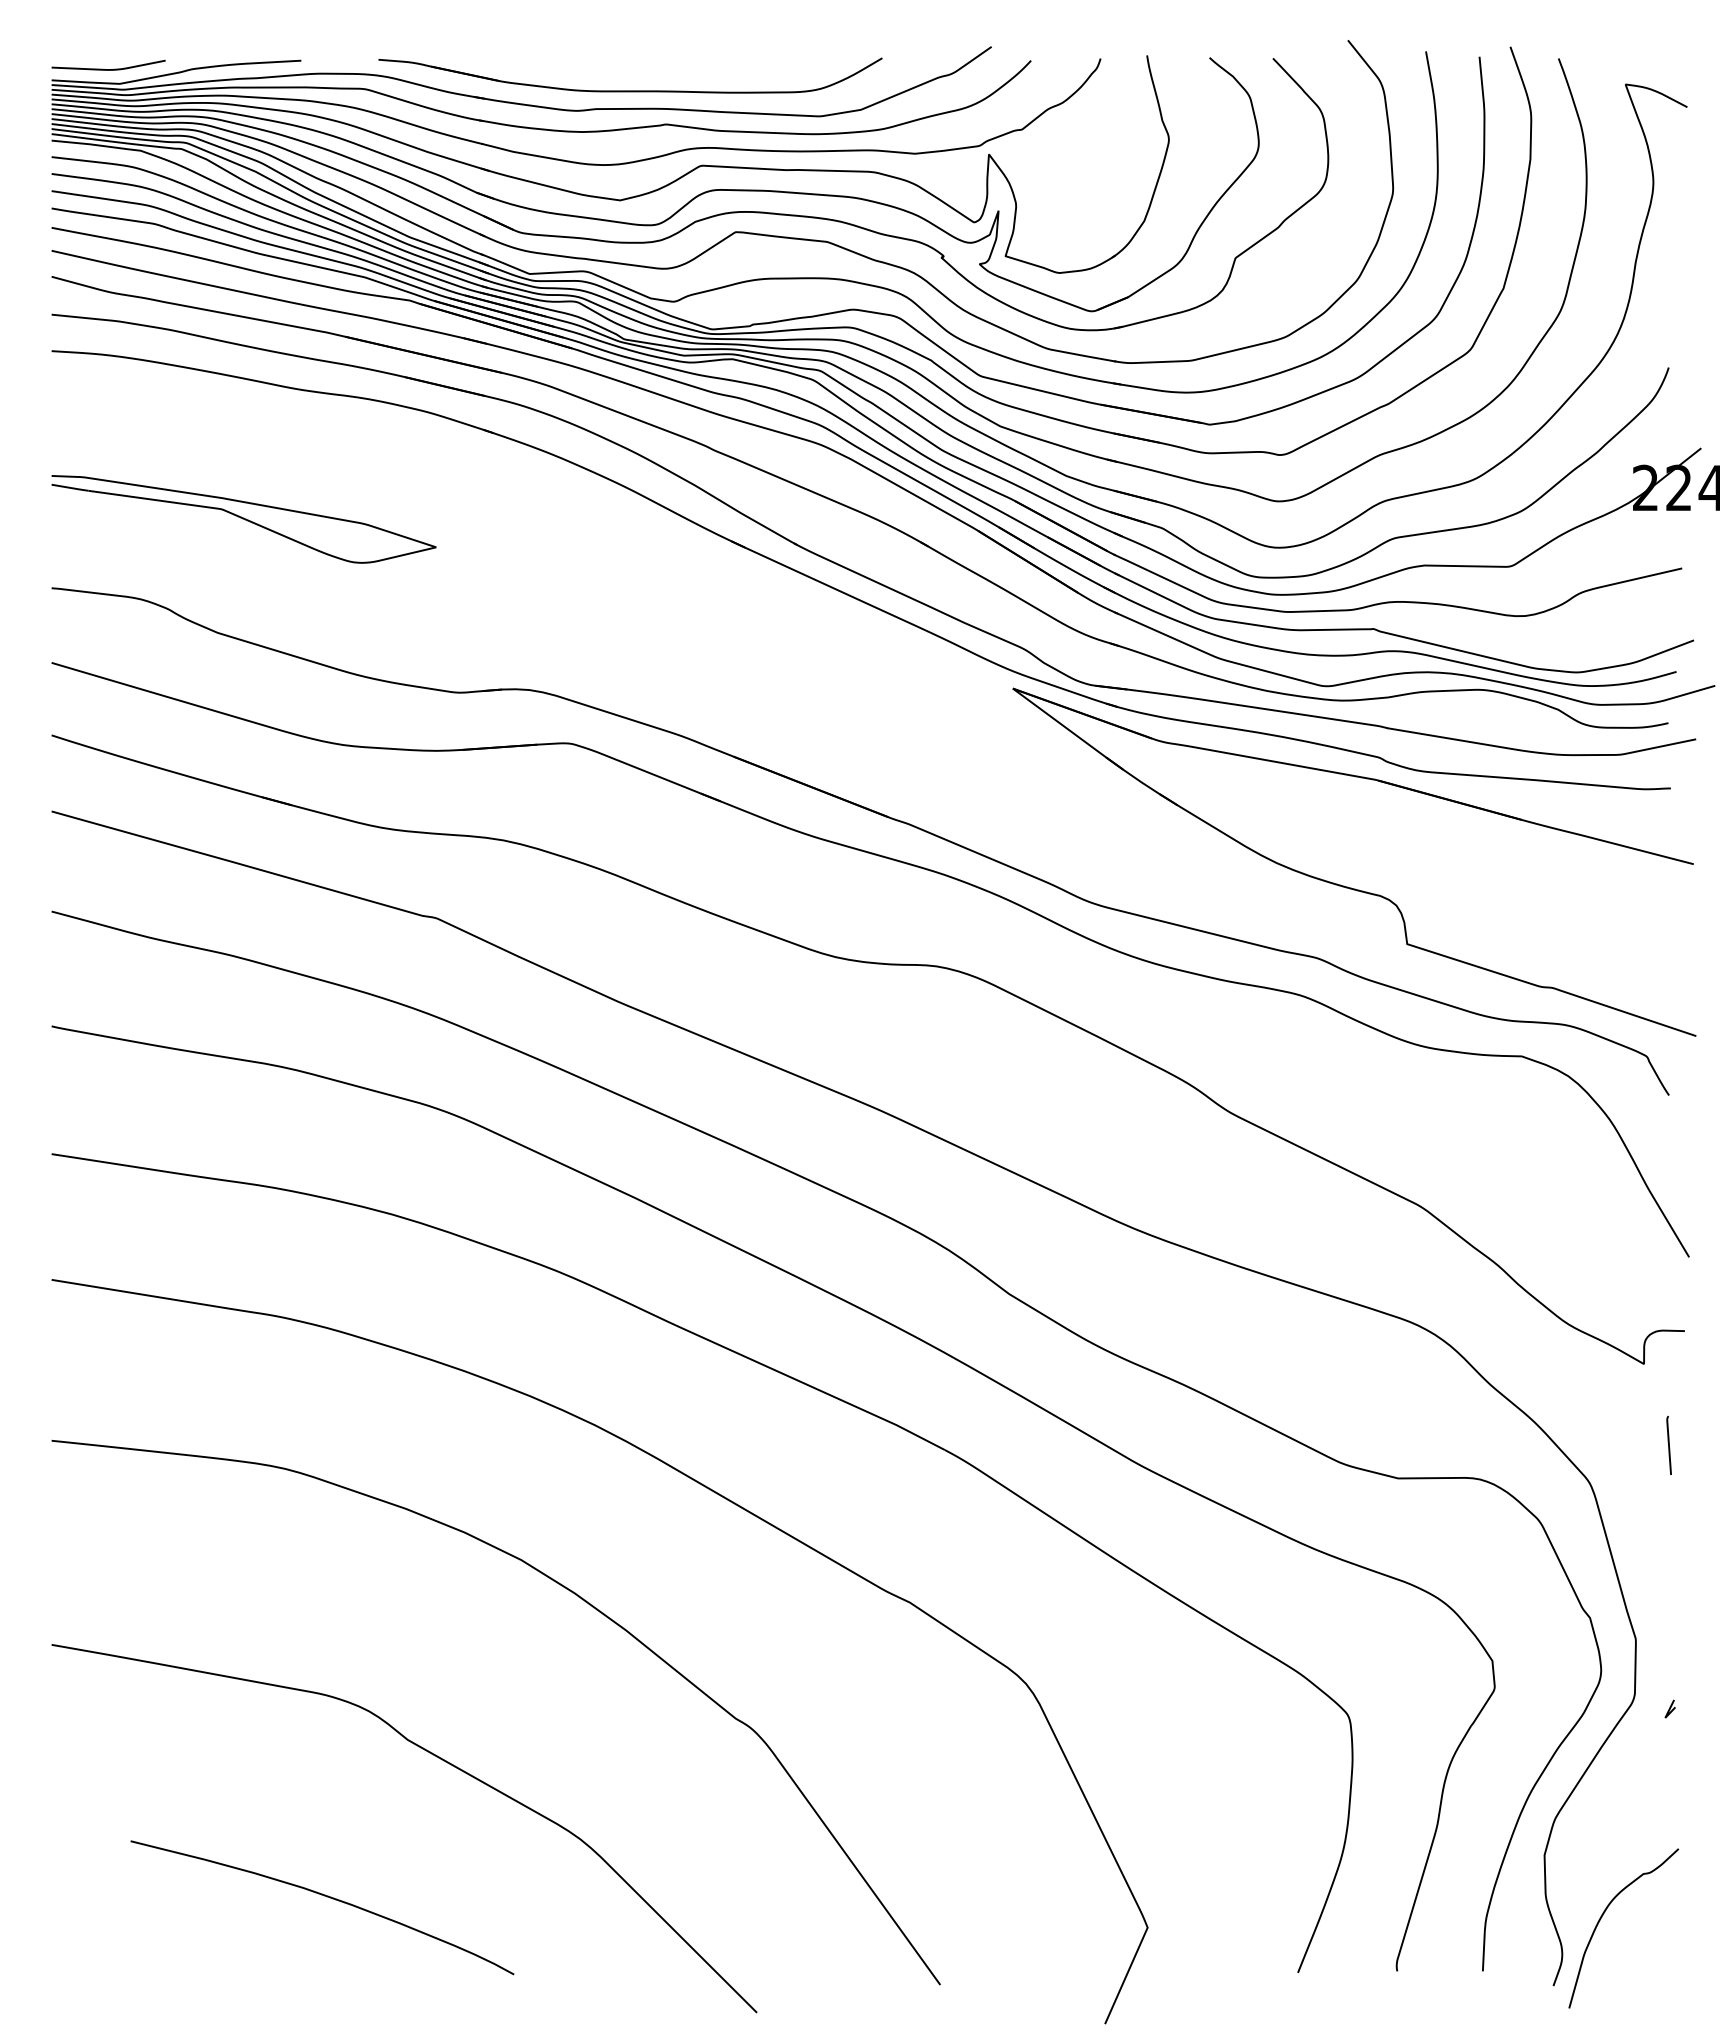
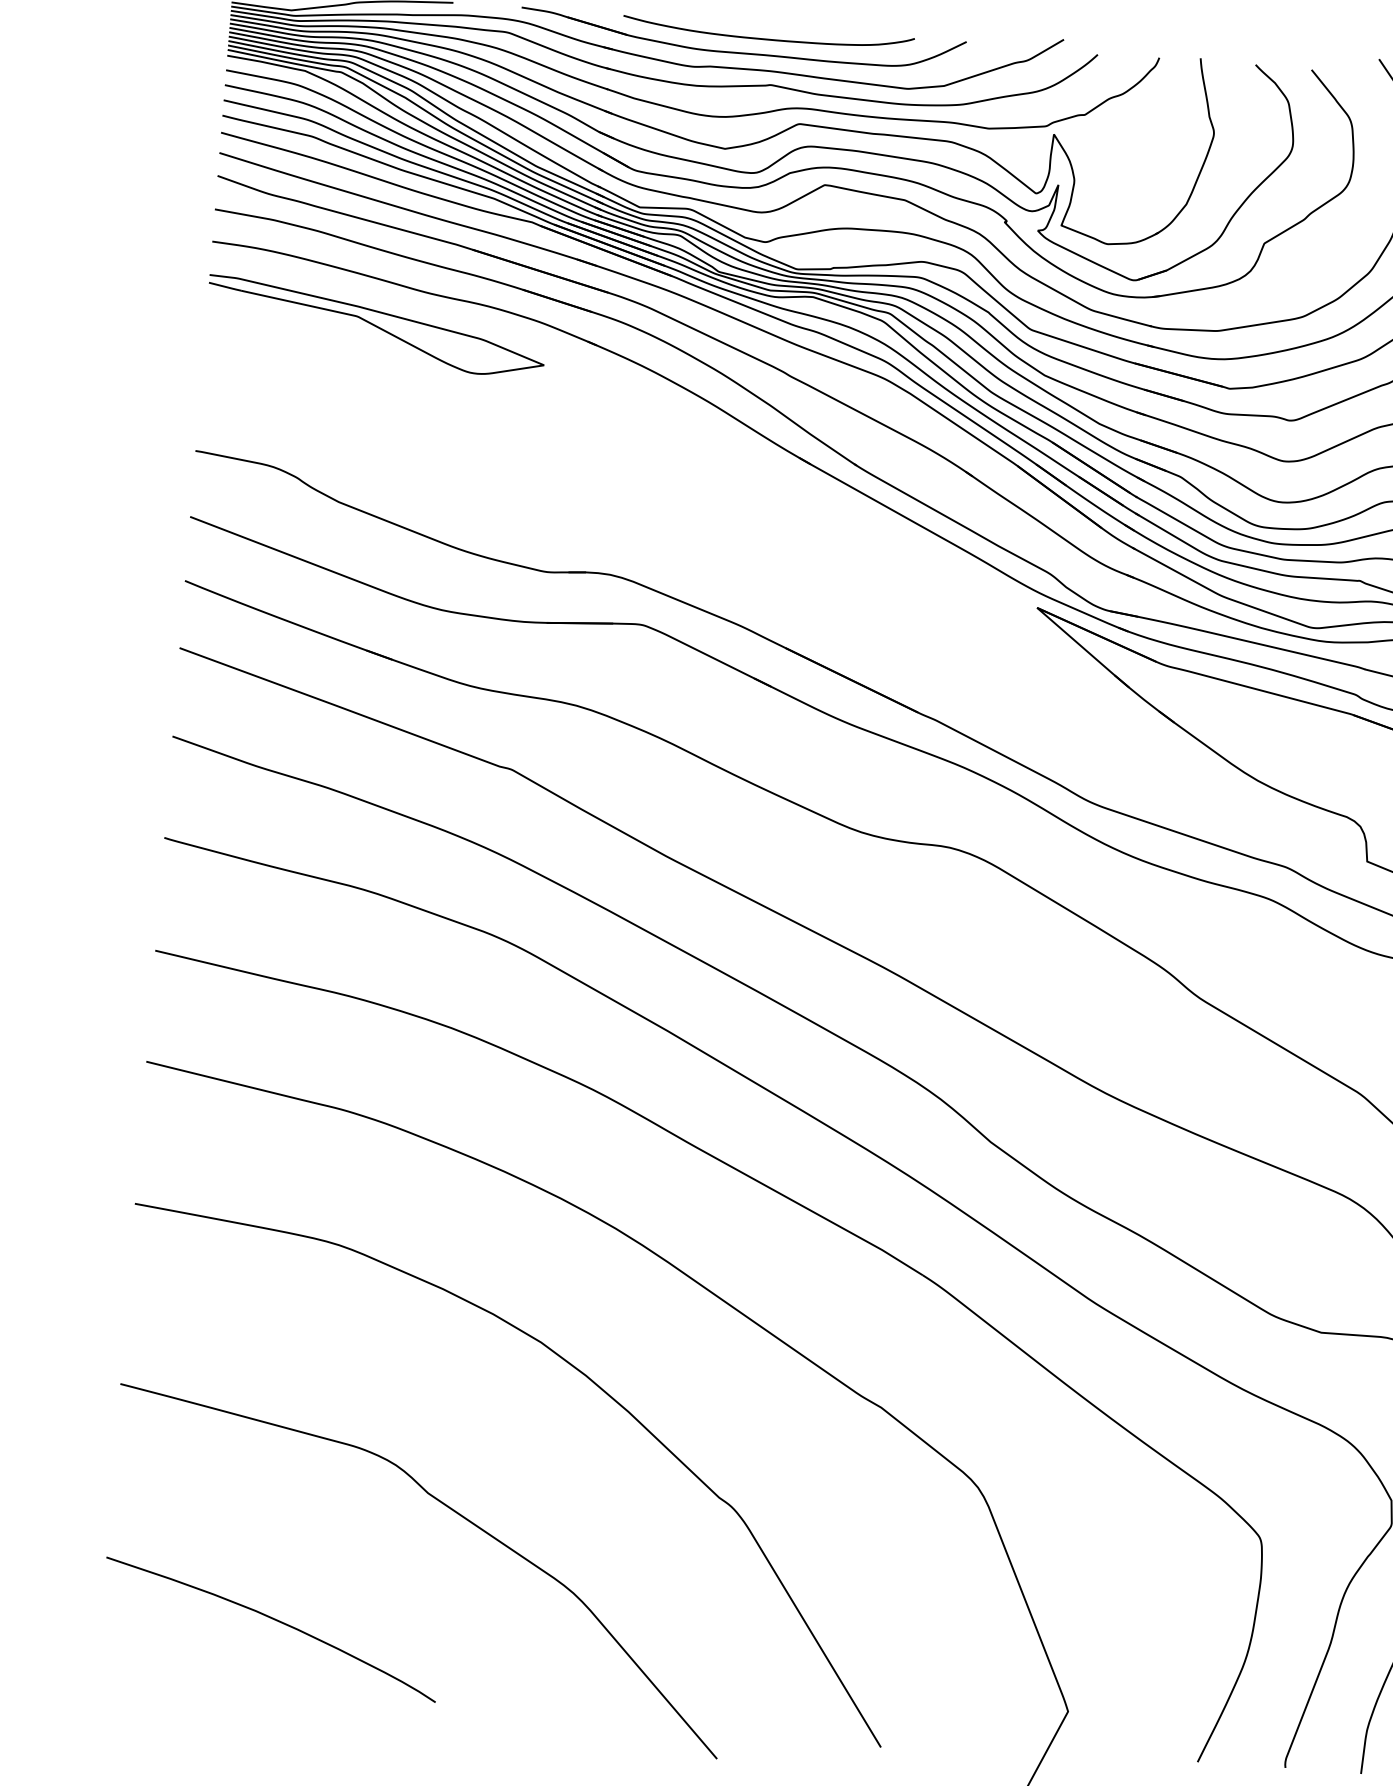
curve: (658, 72) -> (767, 38), added
part: (243, 519) -> (375, 327), moved
curve: (324, 1896) -> (273, 1619), moved

